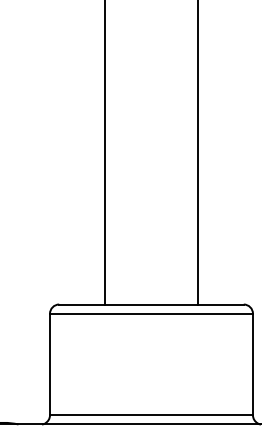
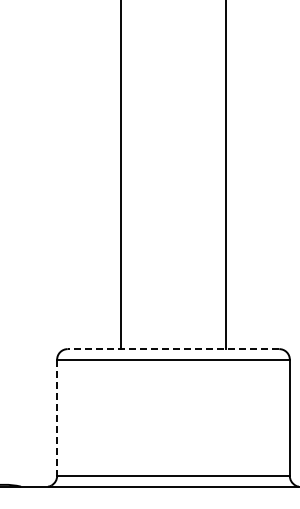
line: (151, 304) -> (173, 349), solid -> dashed
line: (50, 365) -> (57, 418), solid -> dashed

